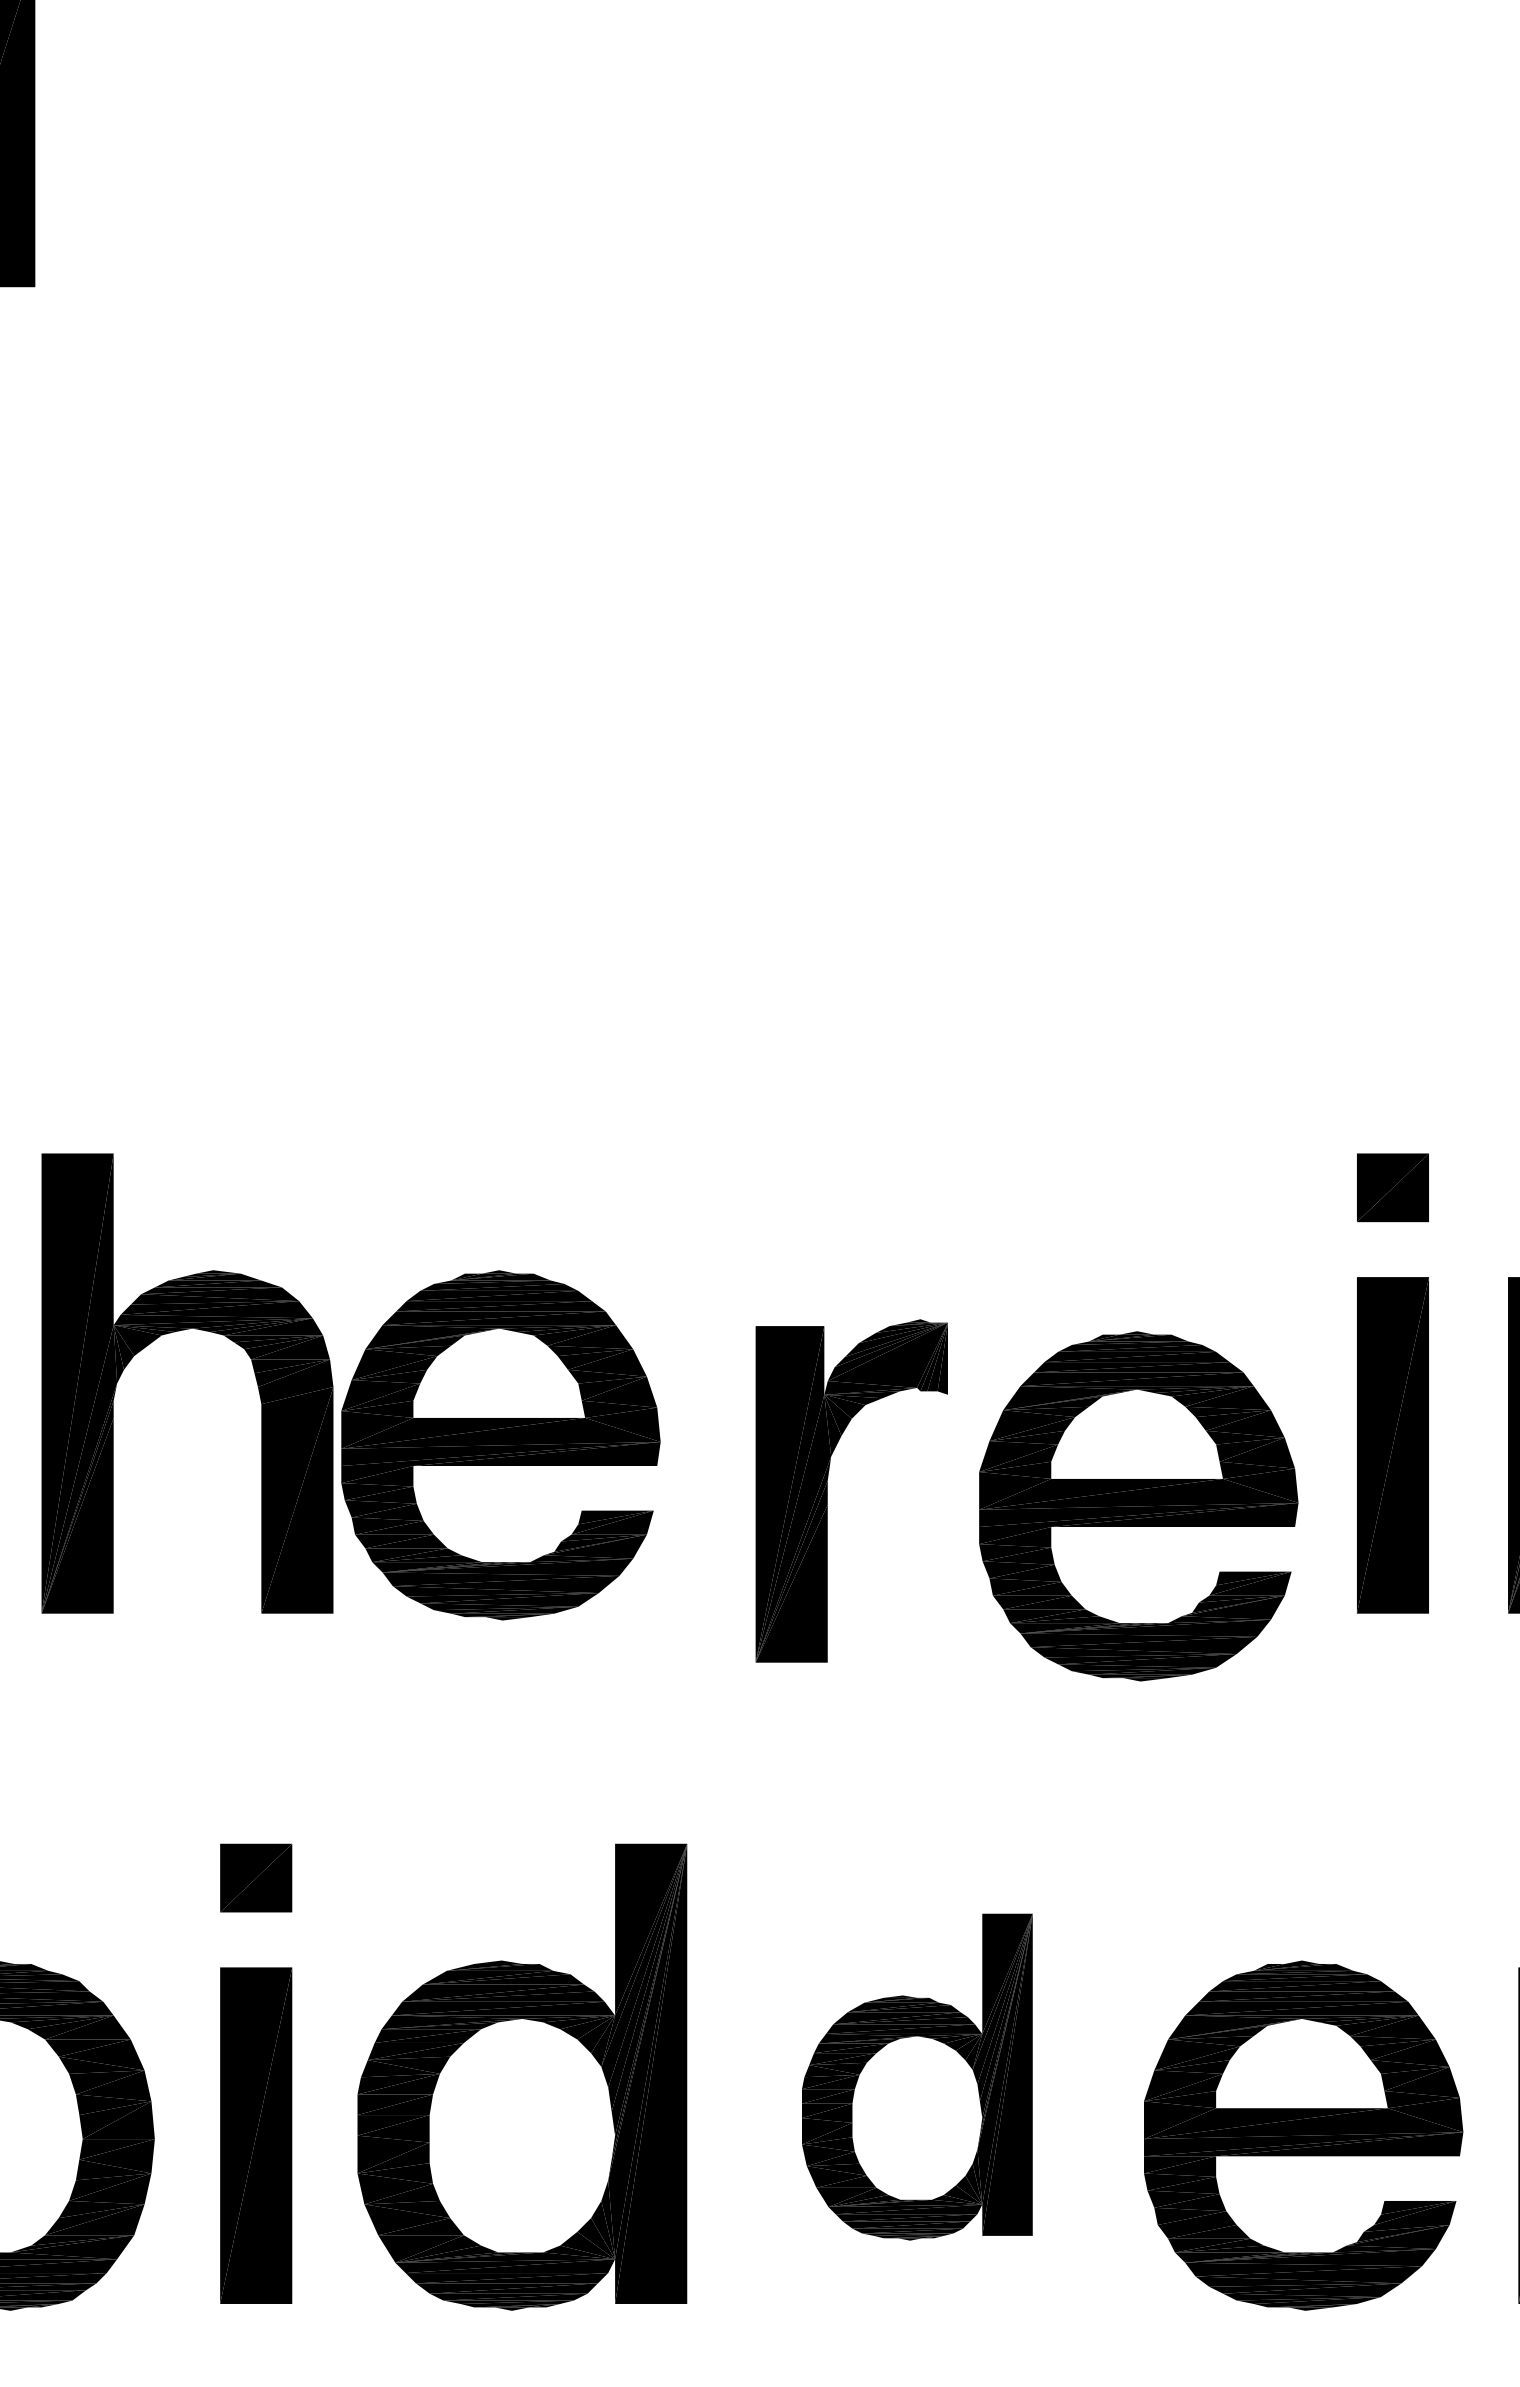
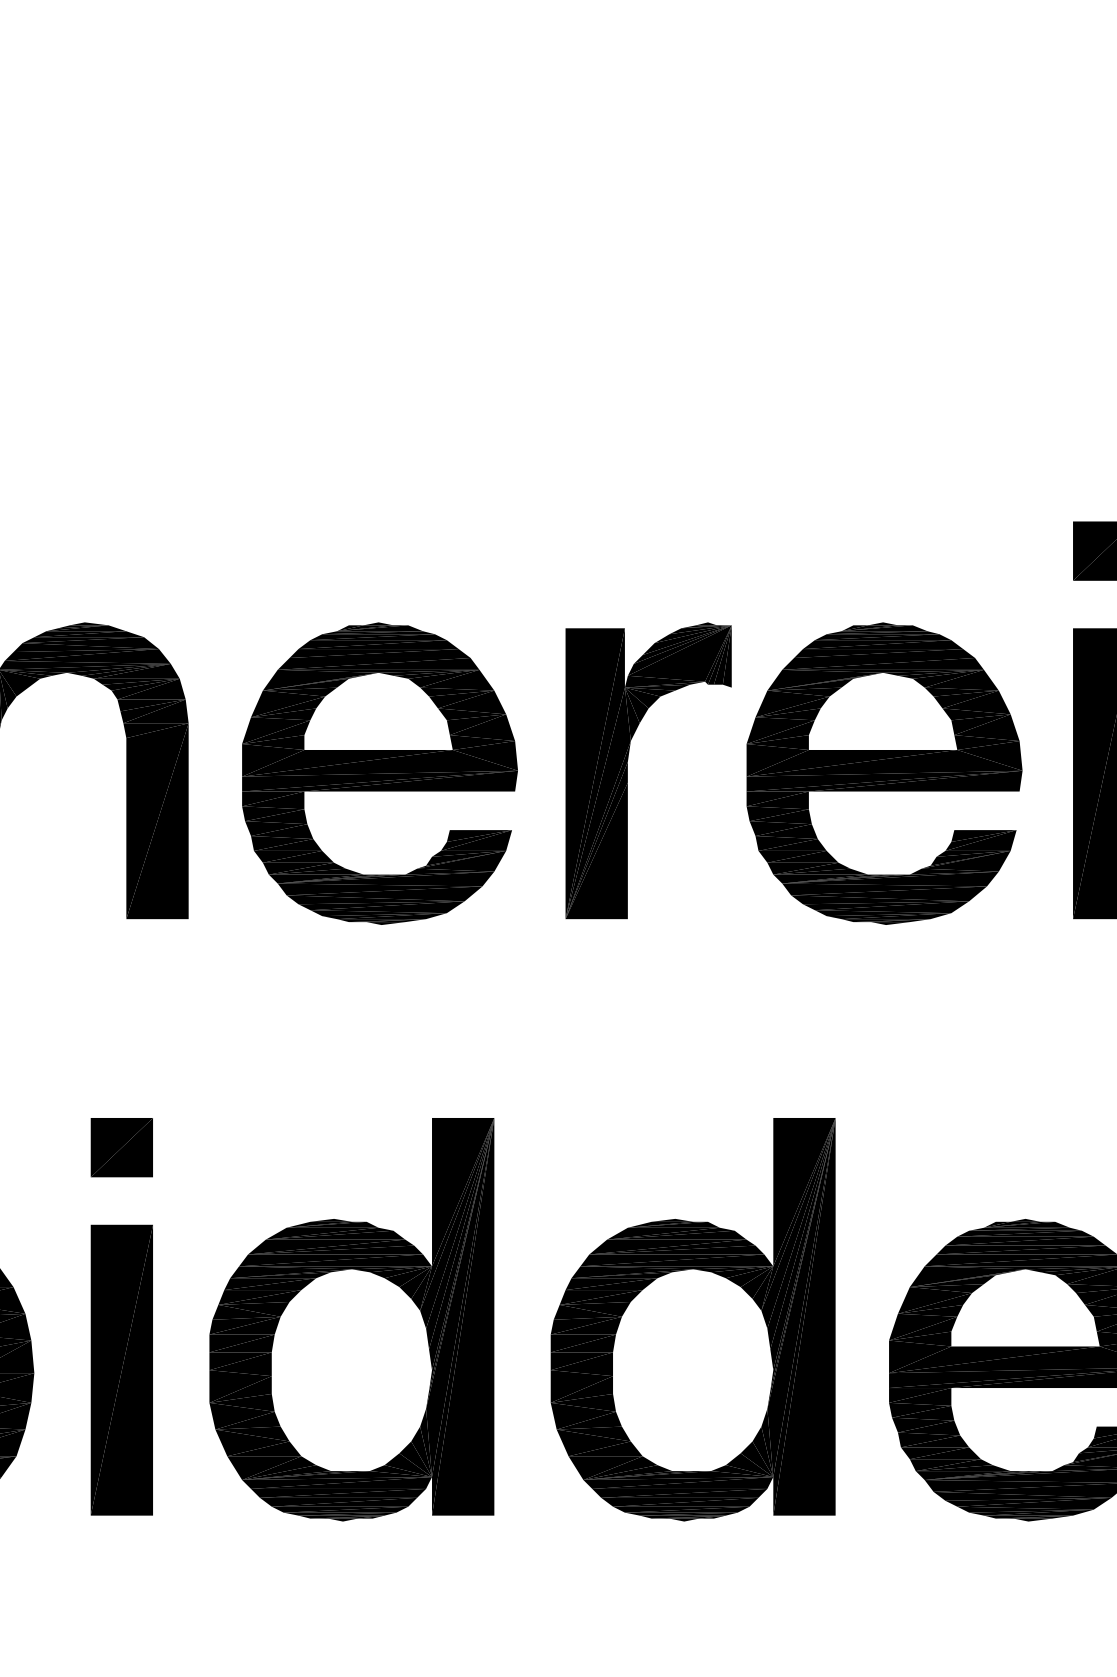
part: (500, 1445) -> (379, 773), moved
part: (827, 1490) -> (627, 770), moved
part: (1138, 1506) -> (884, 773), moved
part: (917, 2076) -> (693, 1319), size x1.43

